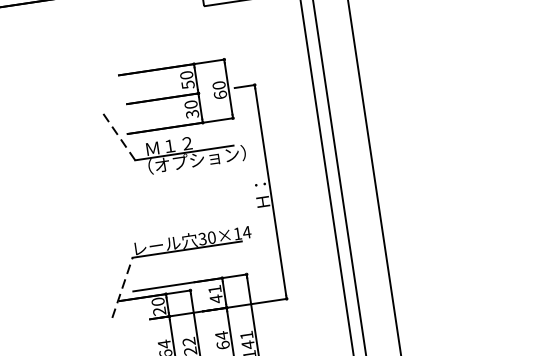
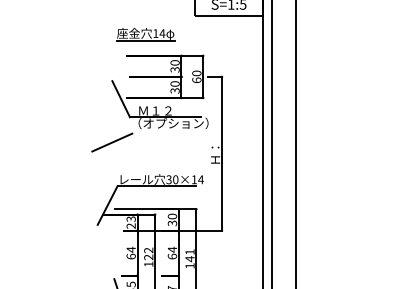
part: (139, 41) -> (145, 34), added
text: (187, 84) -> (174, 69), 50 -> 30
line: (118, 136) -> (120, 98), dashed -> solid
line: (116, 199) -> (112, 142), added
line: (122, 287) -> (107, 205), dashed -> solid
text: (215, 293) -> (172, 219), 41 -> 30
text: (157, 302) -> (130, 219), 20 -> 23

